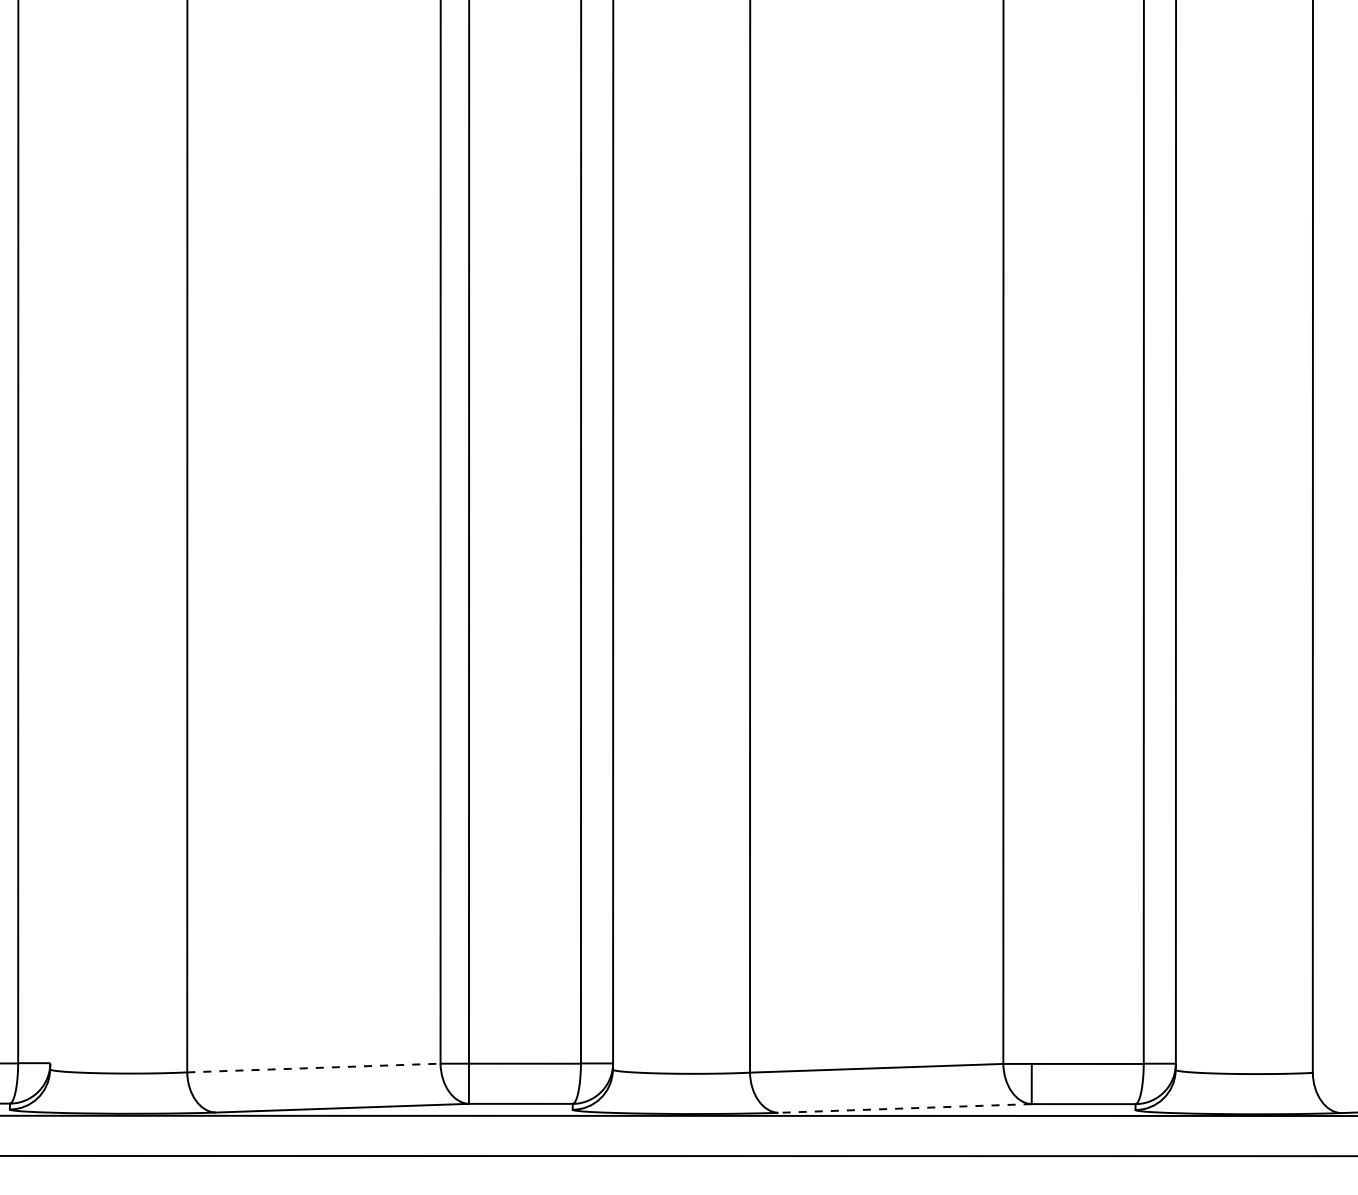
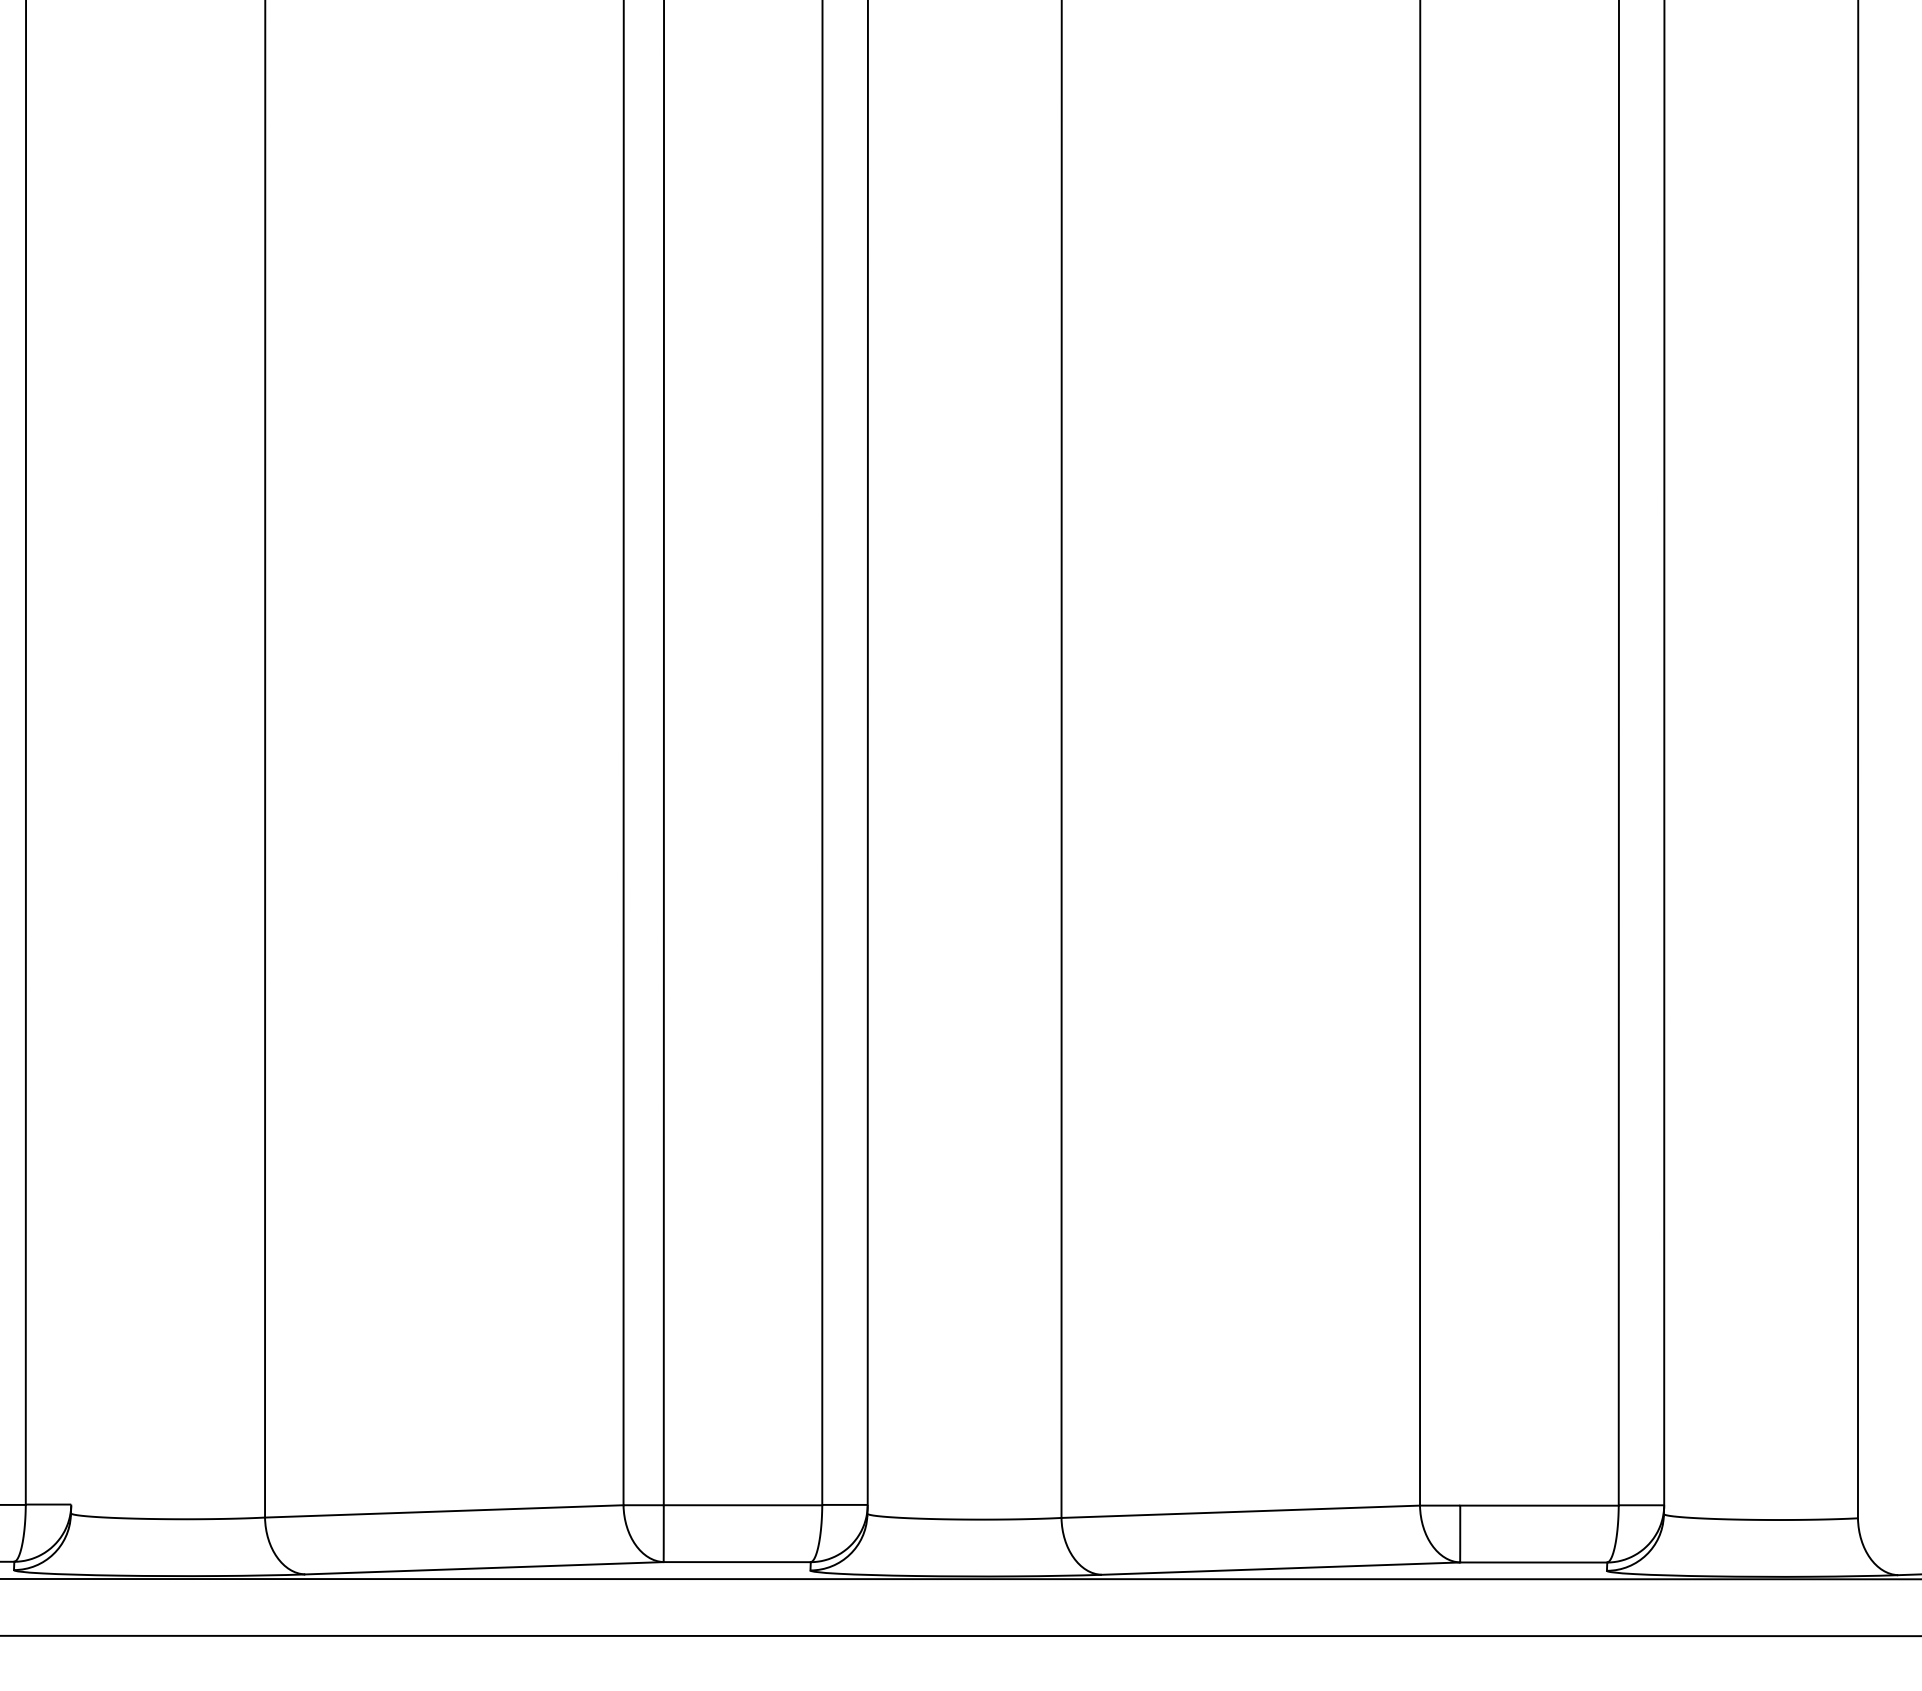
line: (314, 1068) -> (444, 1511), dashed -> solid
line: (904, 1108) -> (1280, 1568), dashed -> solid

